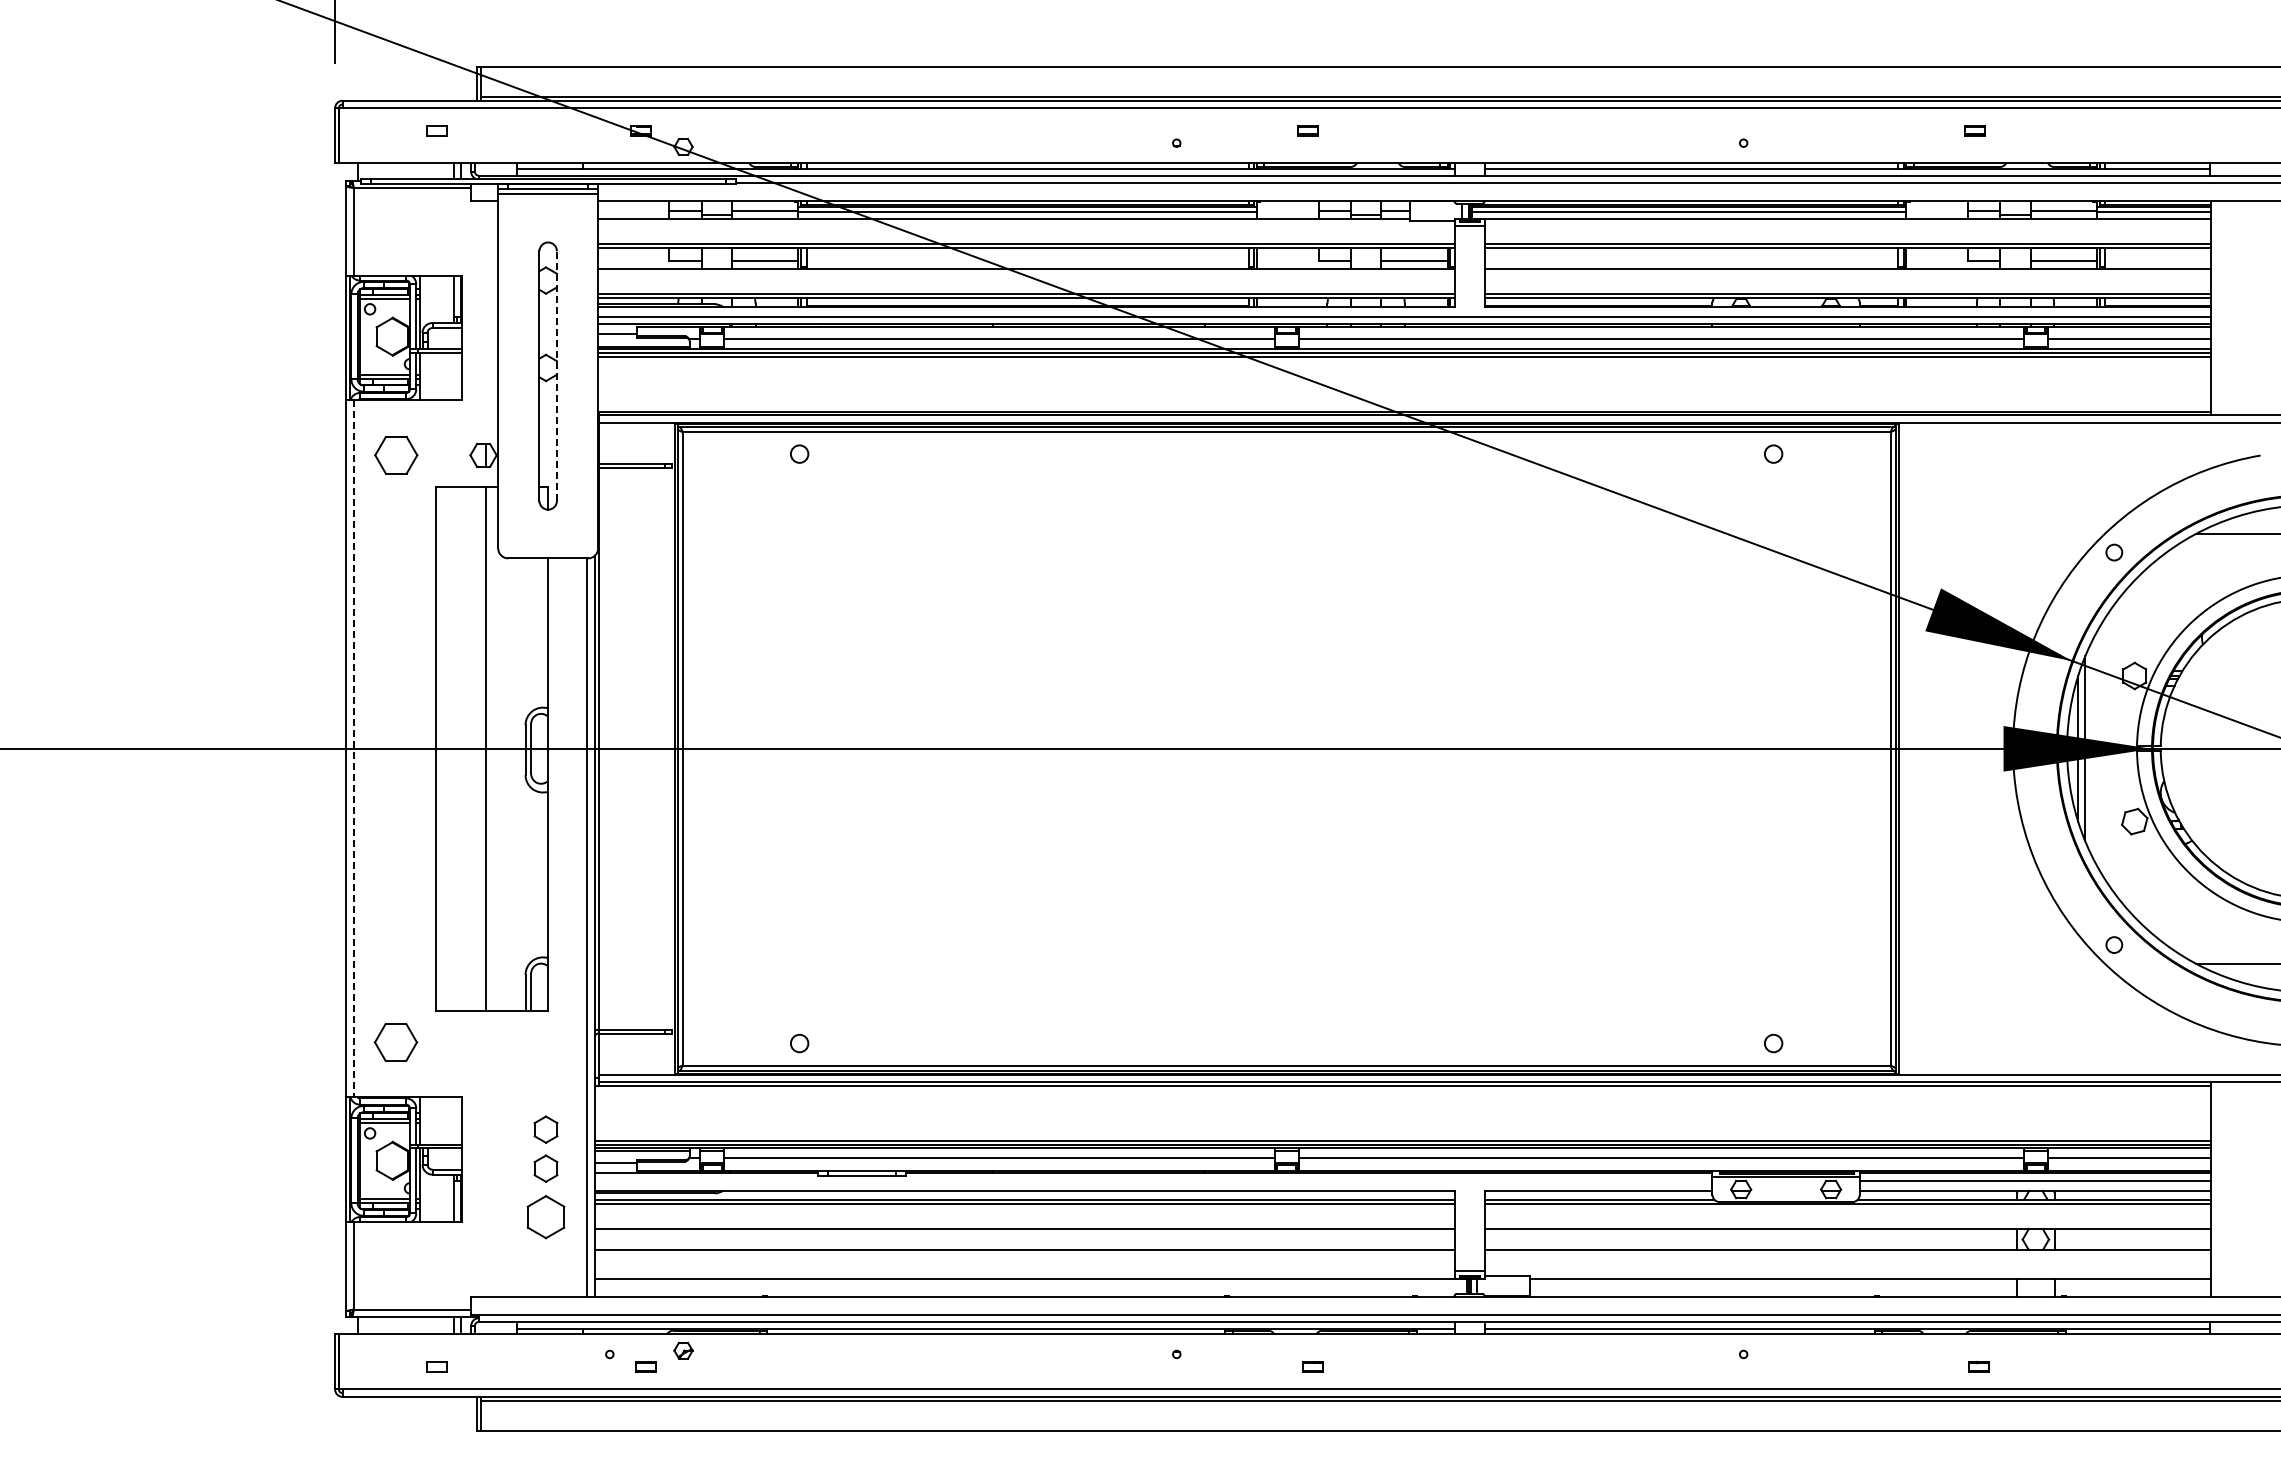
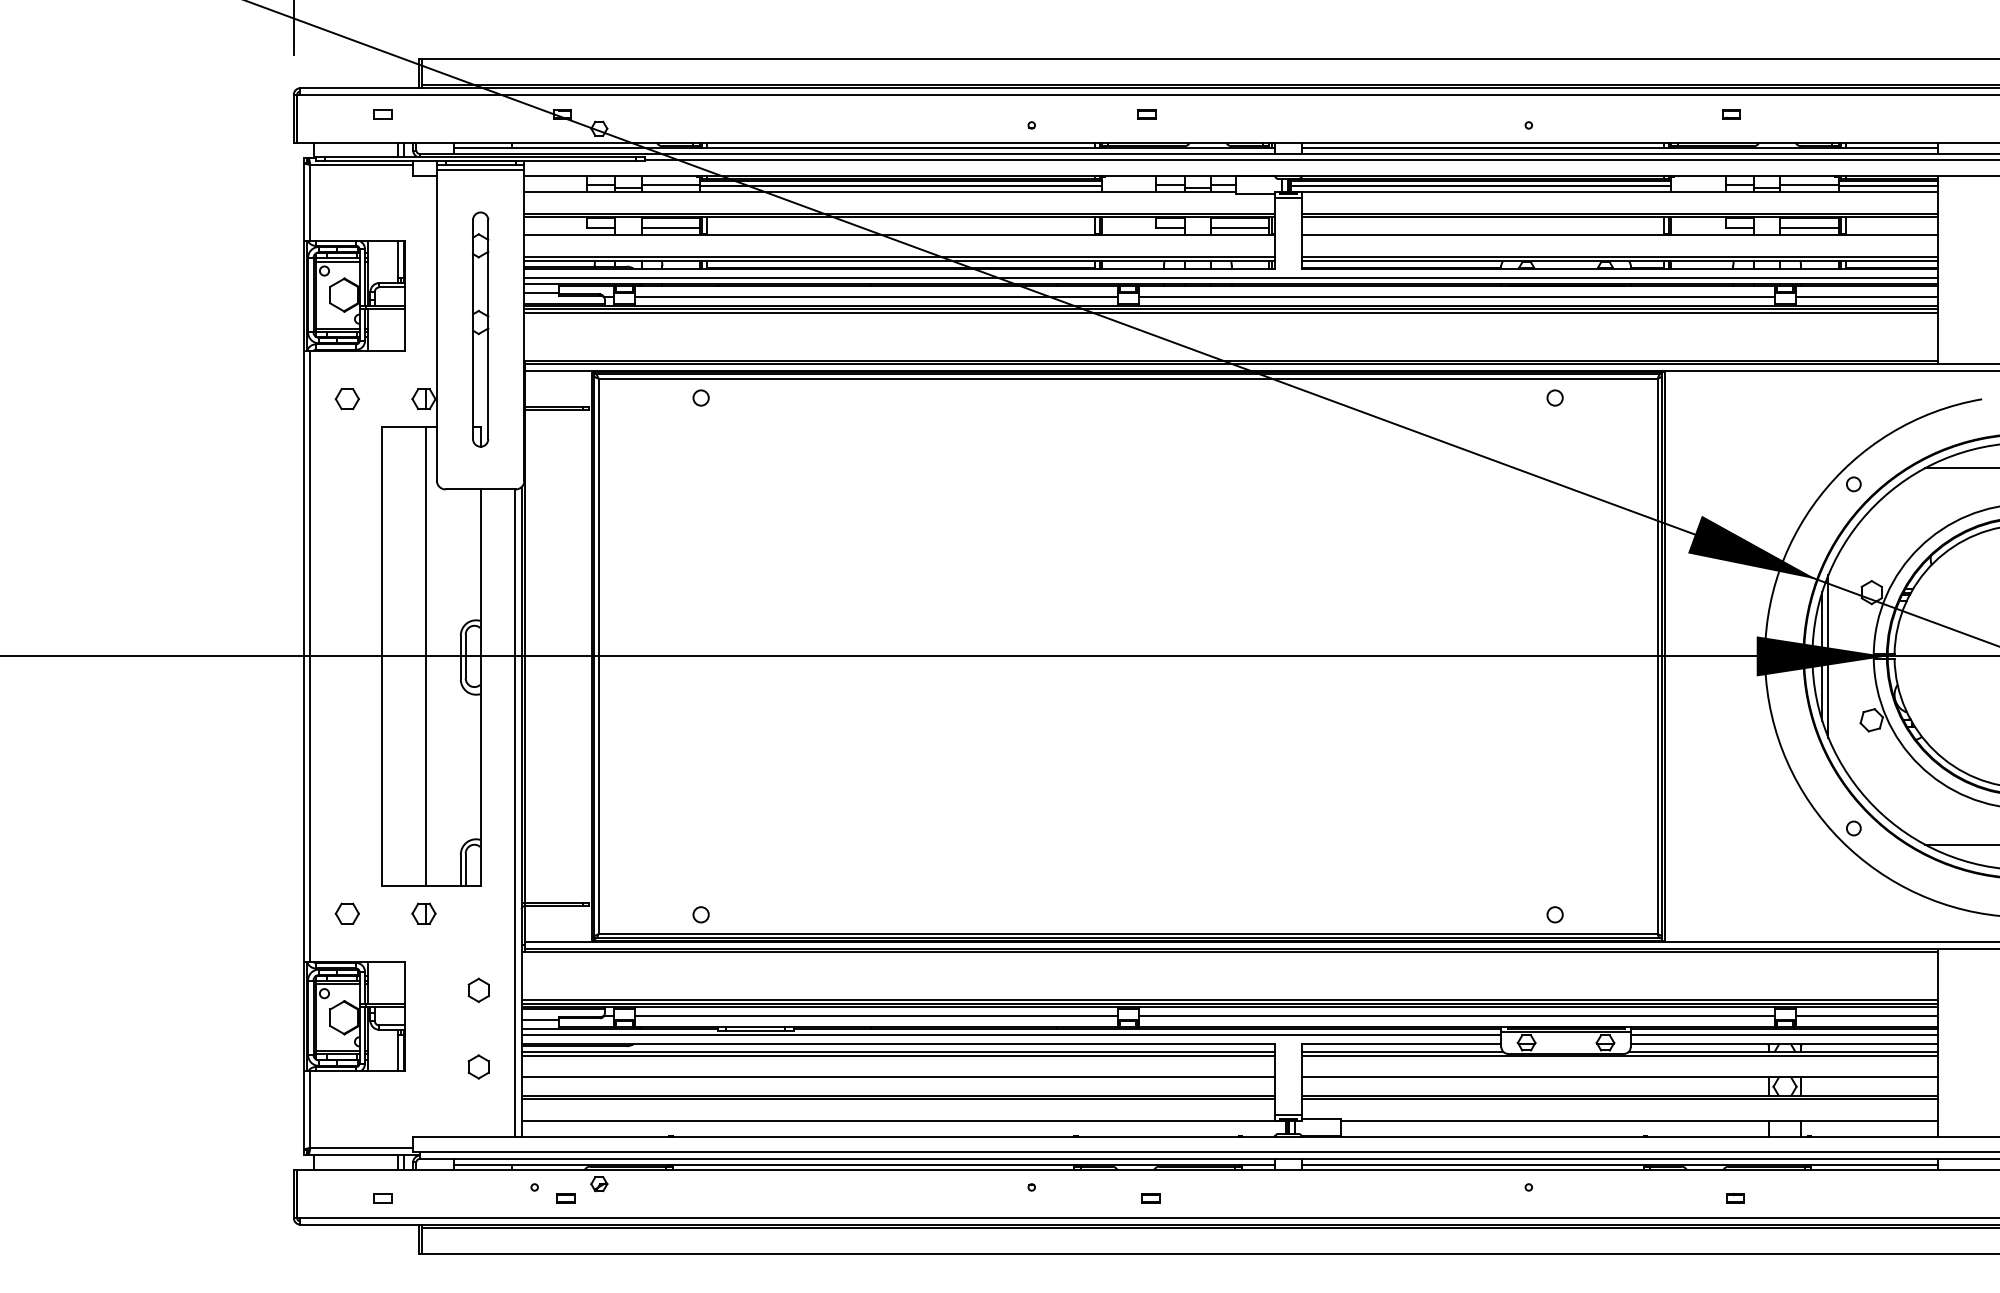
line: (556, 376) -> (487, 329), dashed -> solid
part: (395, 455) -> (346, 399), size x0.62
line: (353, 749) -> (309, 657), dashed -> solid
part: (396, 1041) -> (347, 913), size x0.62
part: (483, 1041) -> (423, 913), added
part: (545, 1168) -> (478, 1024), removed
line: (1153, 1180) -> (1011, 1034), added
part: (545, 1216) -> (478, 1066), size x0.62
line: (1024, 1253) -> (898, 1098), added
line: (1847, 1253) -> (1619, 1098), added

